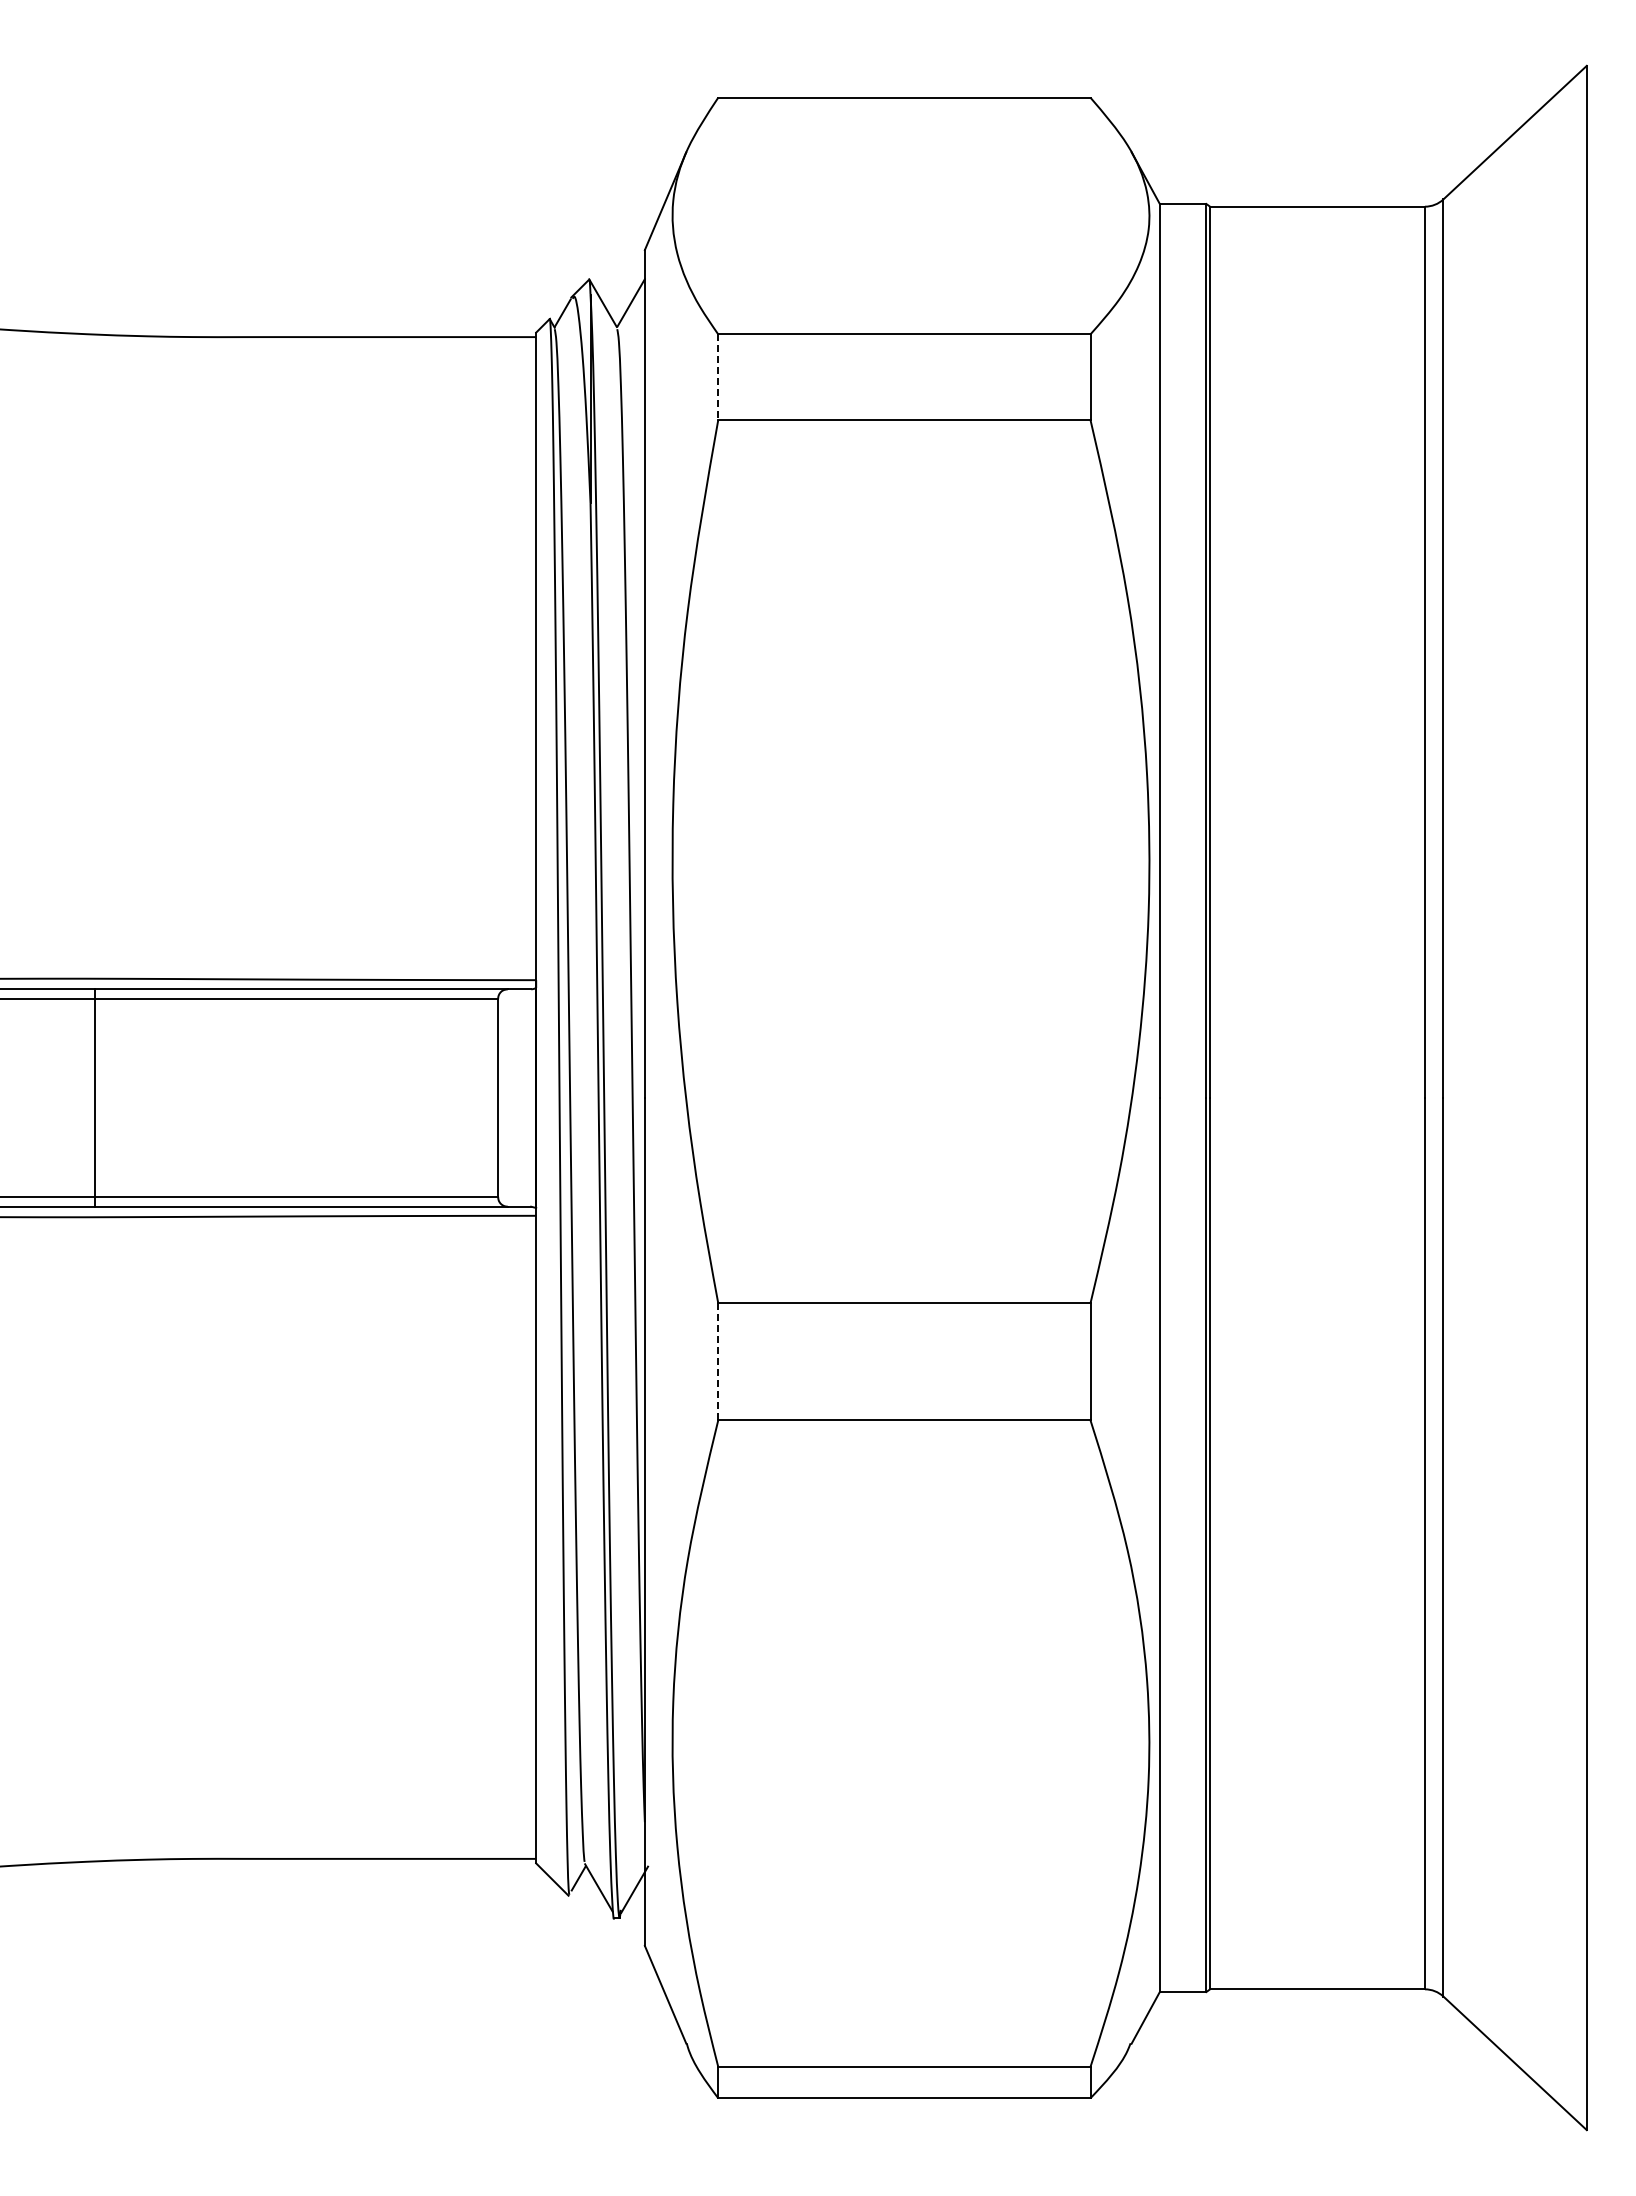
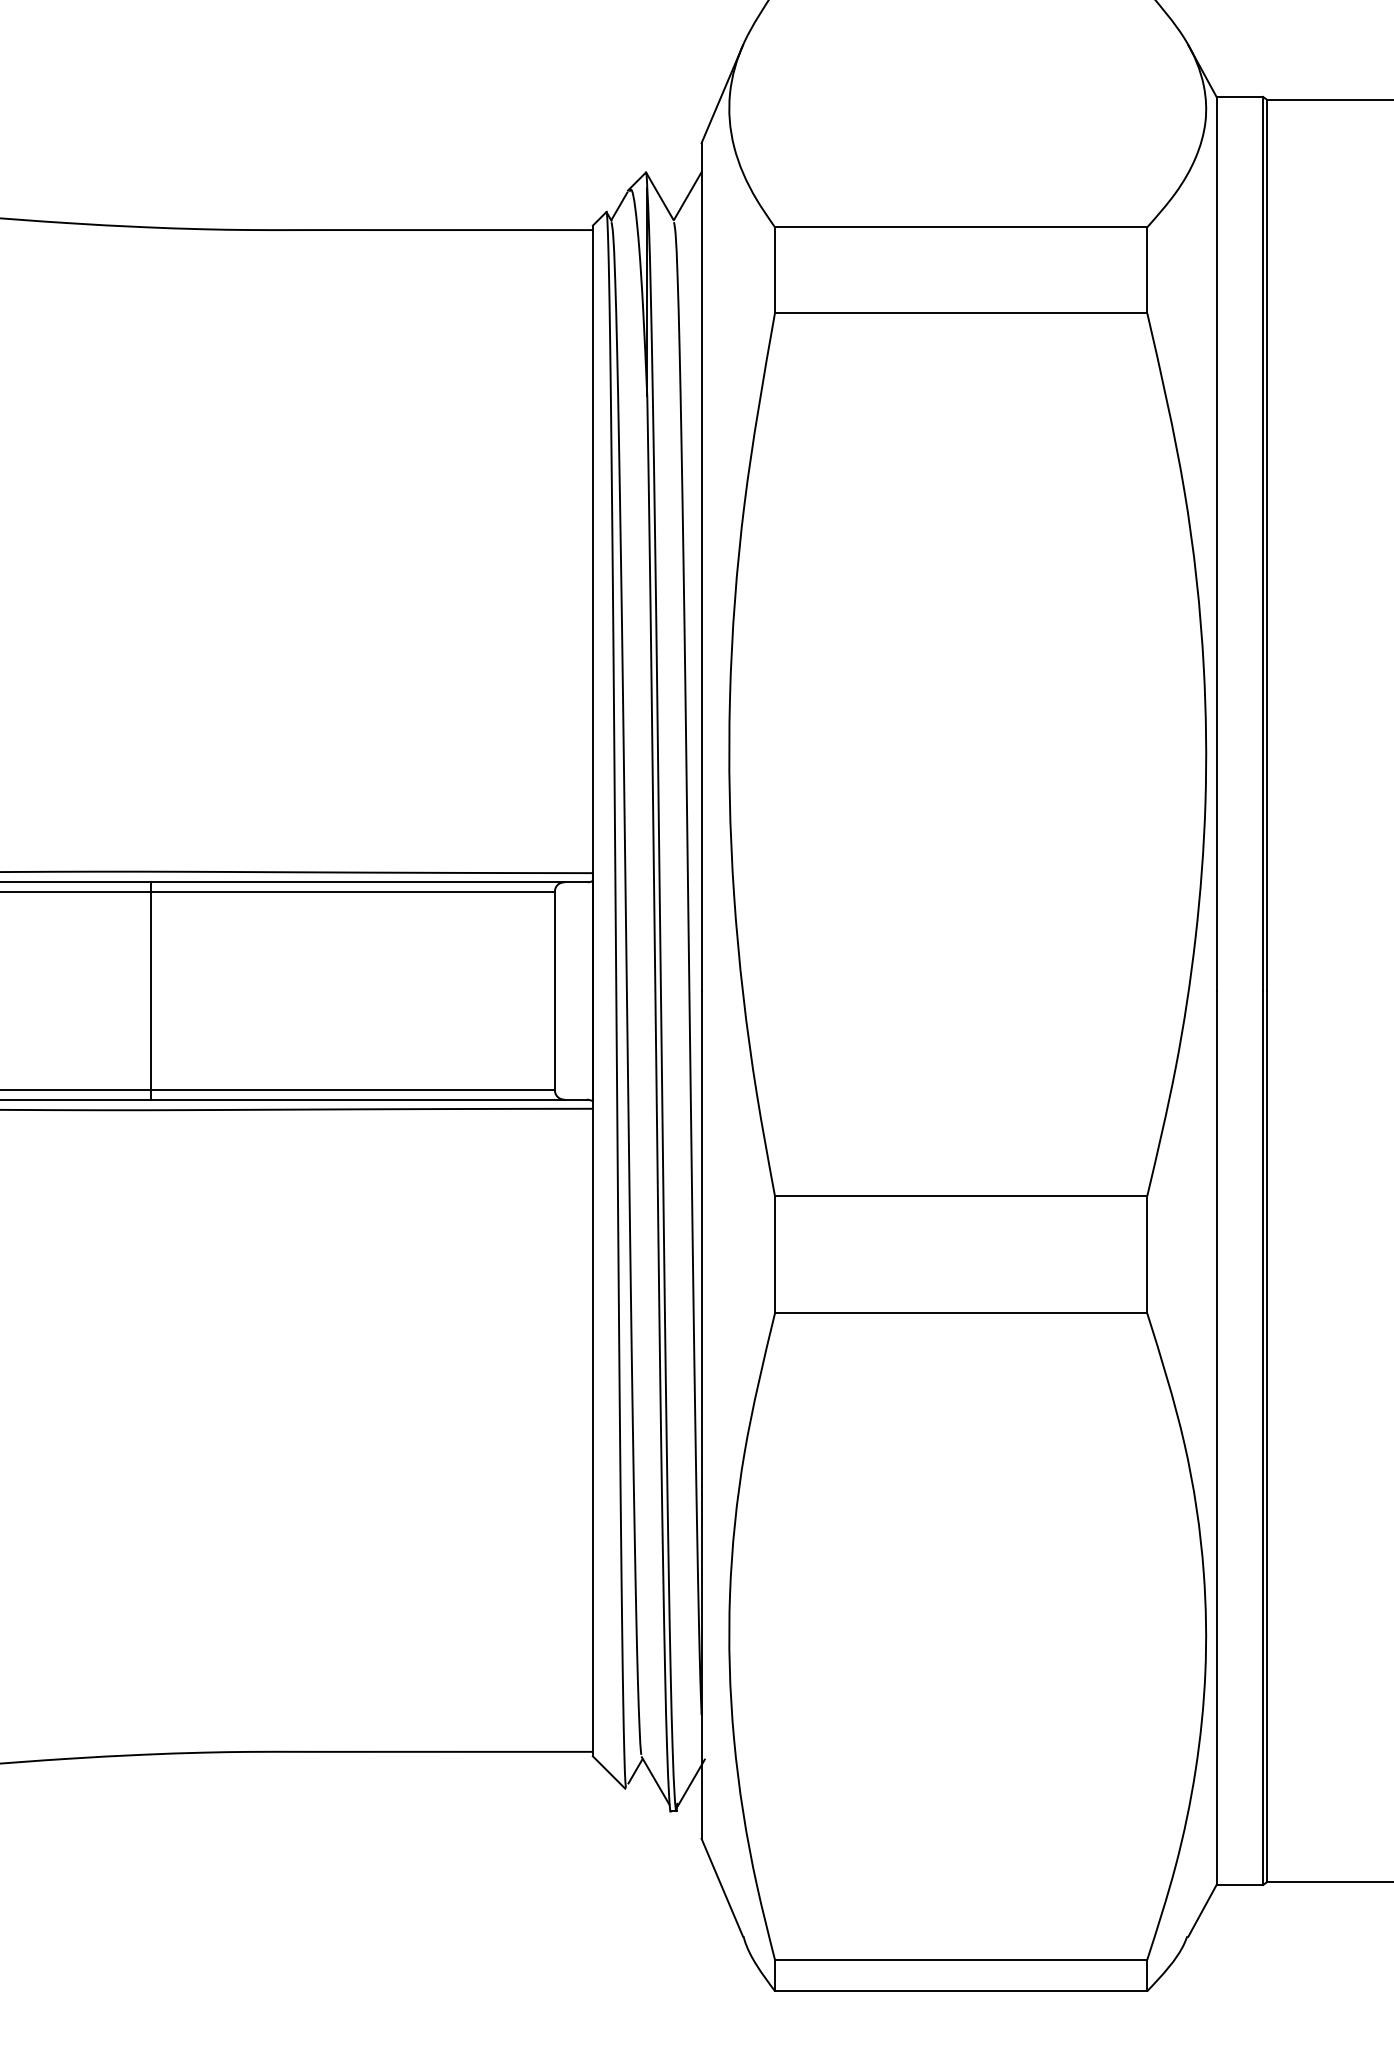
line: (718, 377) -> (775, 270), dashed -> solid
line: (718, 1361) -> (775, 1254), dashed -> solid

